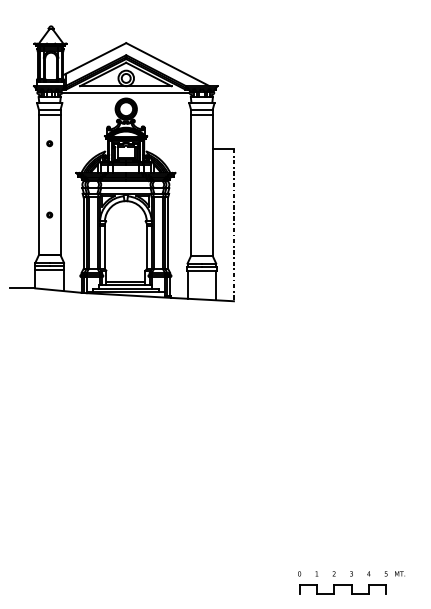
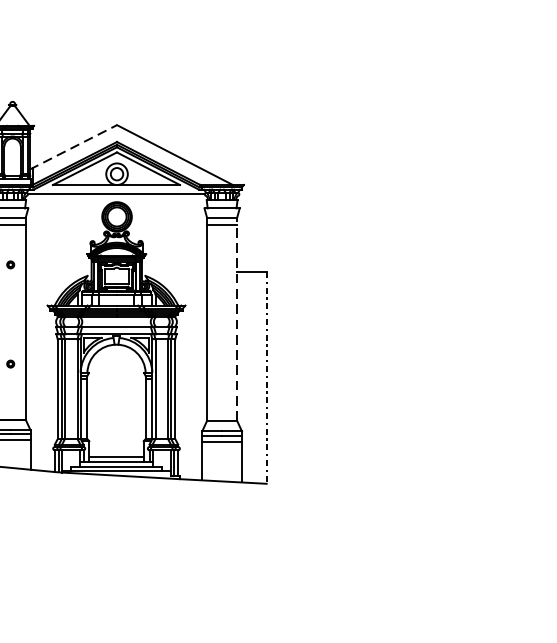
line: (95, 58) -> (74, 146), solid -> dashed
line: (212, 182) -> (236, 318), solid -> dashed

